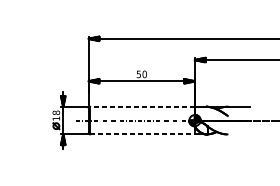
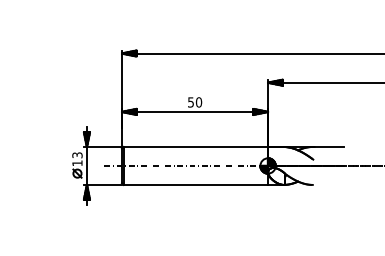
line: (142, 106) -> (195, 146), dashed -> solid
text: (56, 112) -> (77, 155), 18 -> 13
line: (142, 134) -> (196, 184), dashed -> solid

